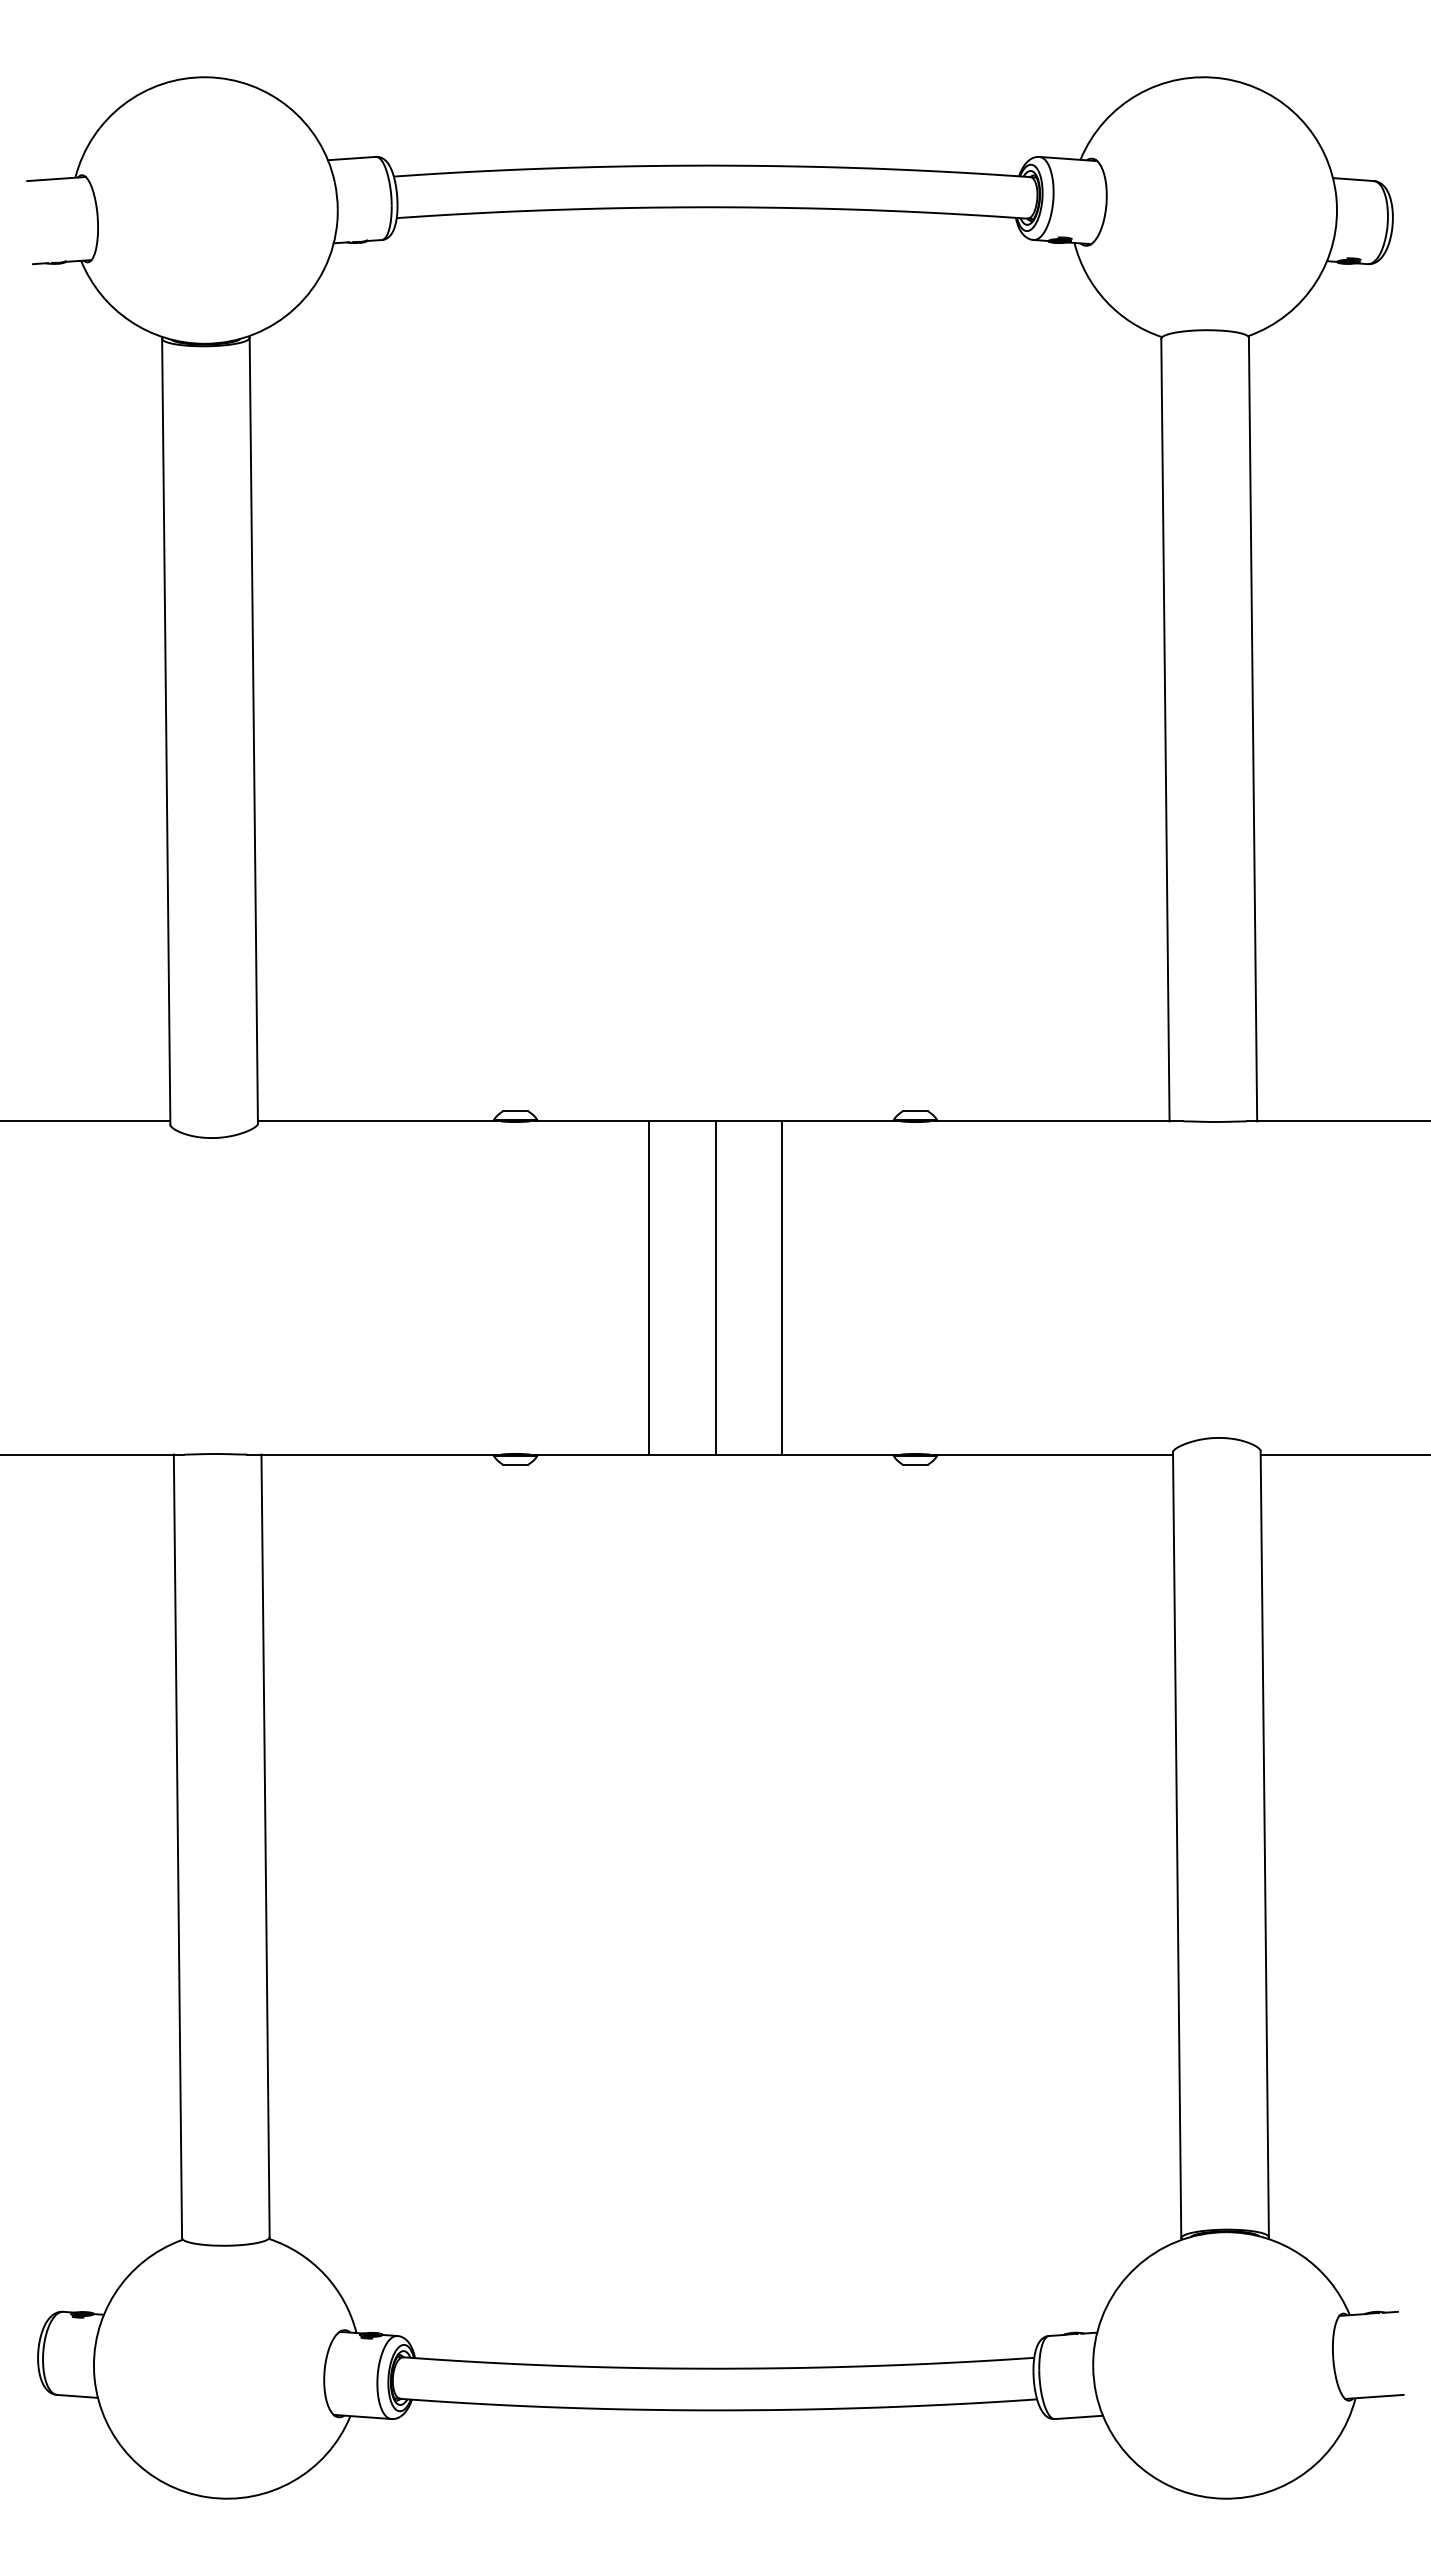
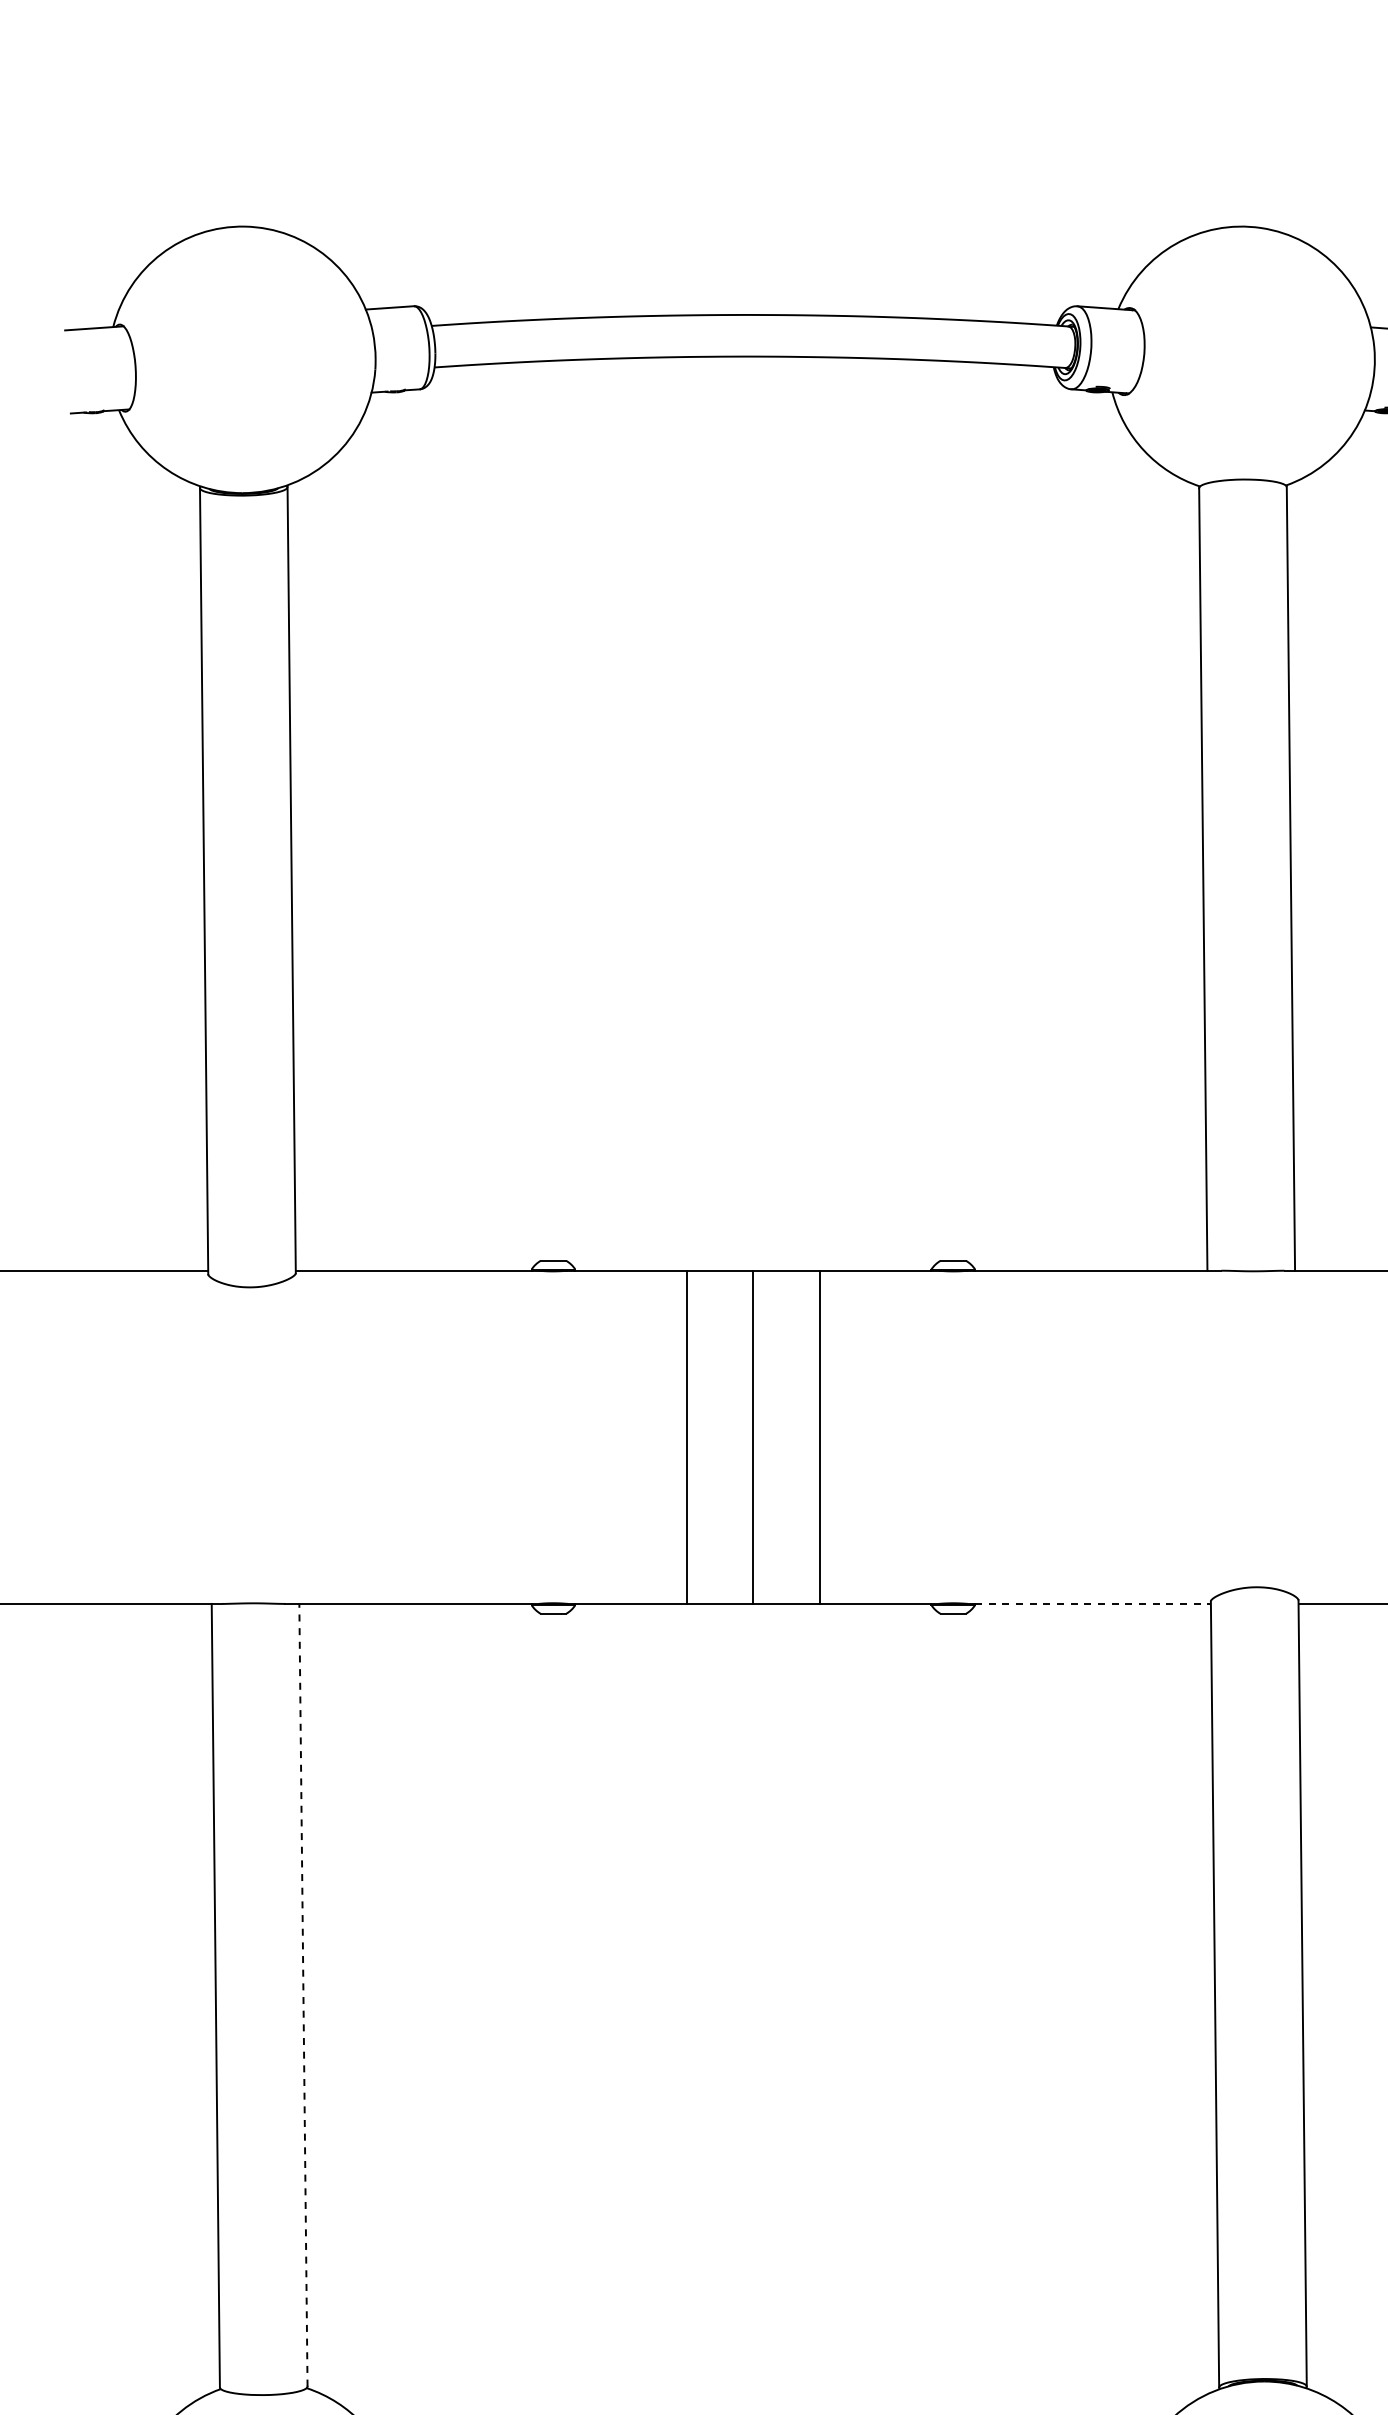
line: (1055, 1454) -> (1093, 1603), solid -> dashed
line: (265, 1845) -> (303, 1994), solid -> dashed

